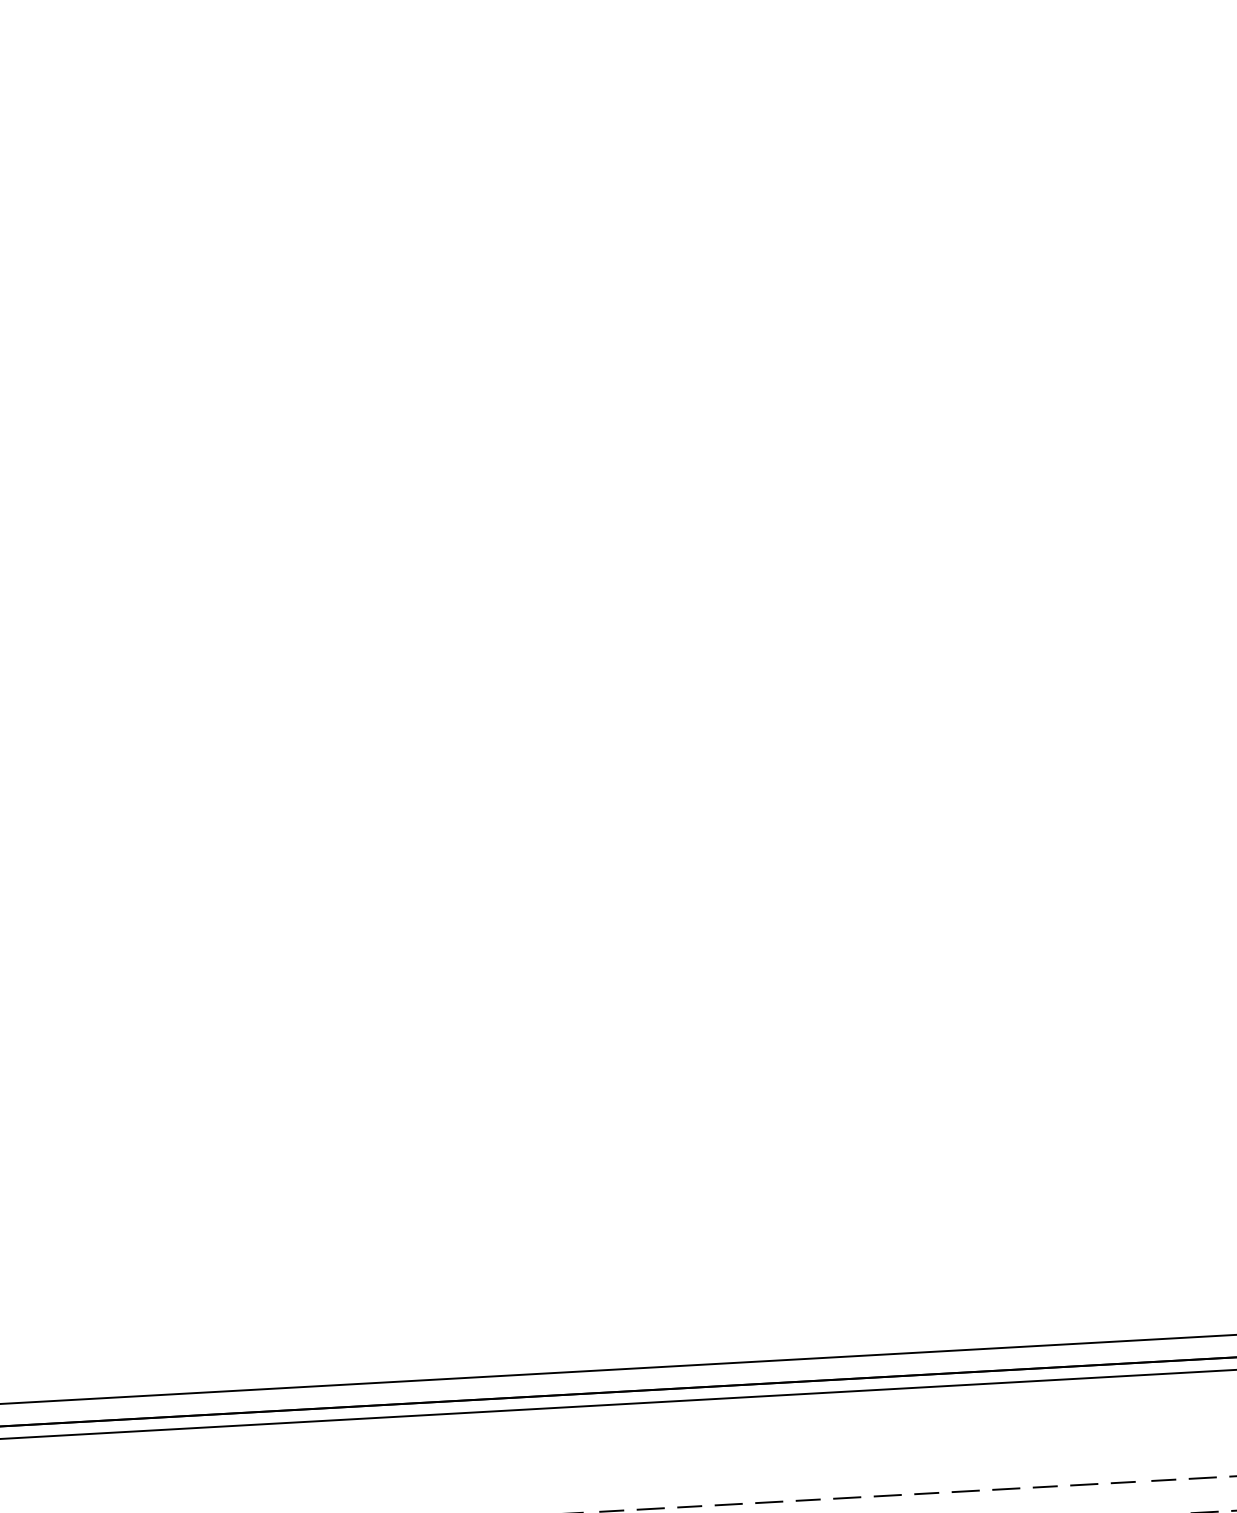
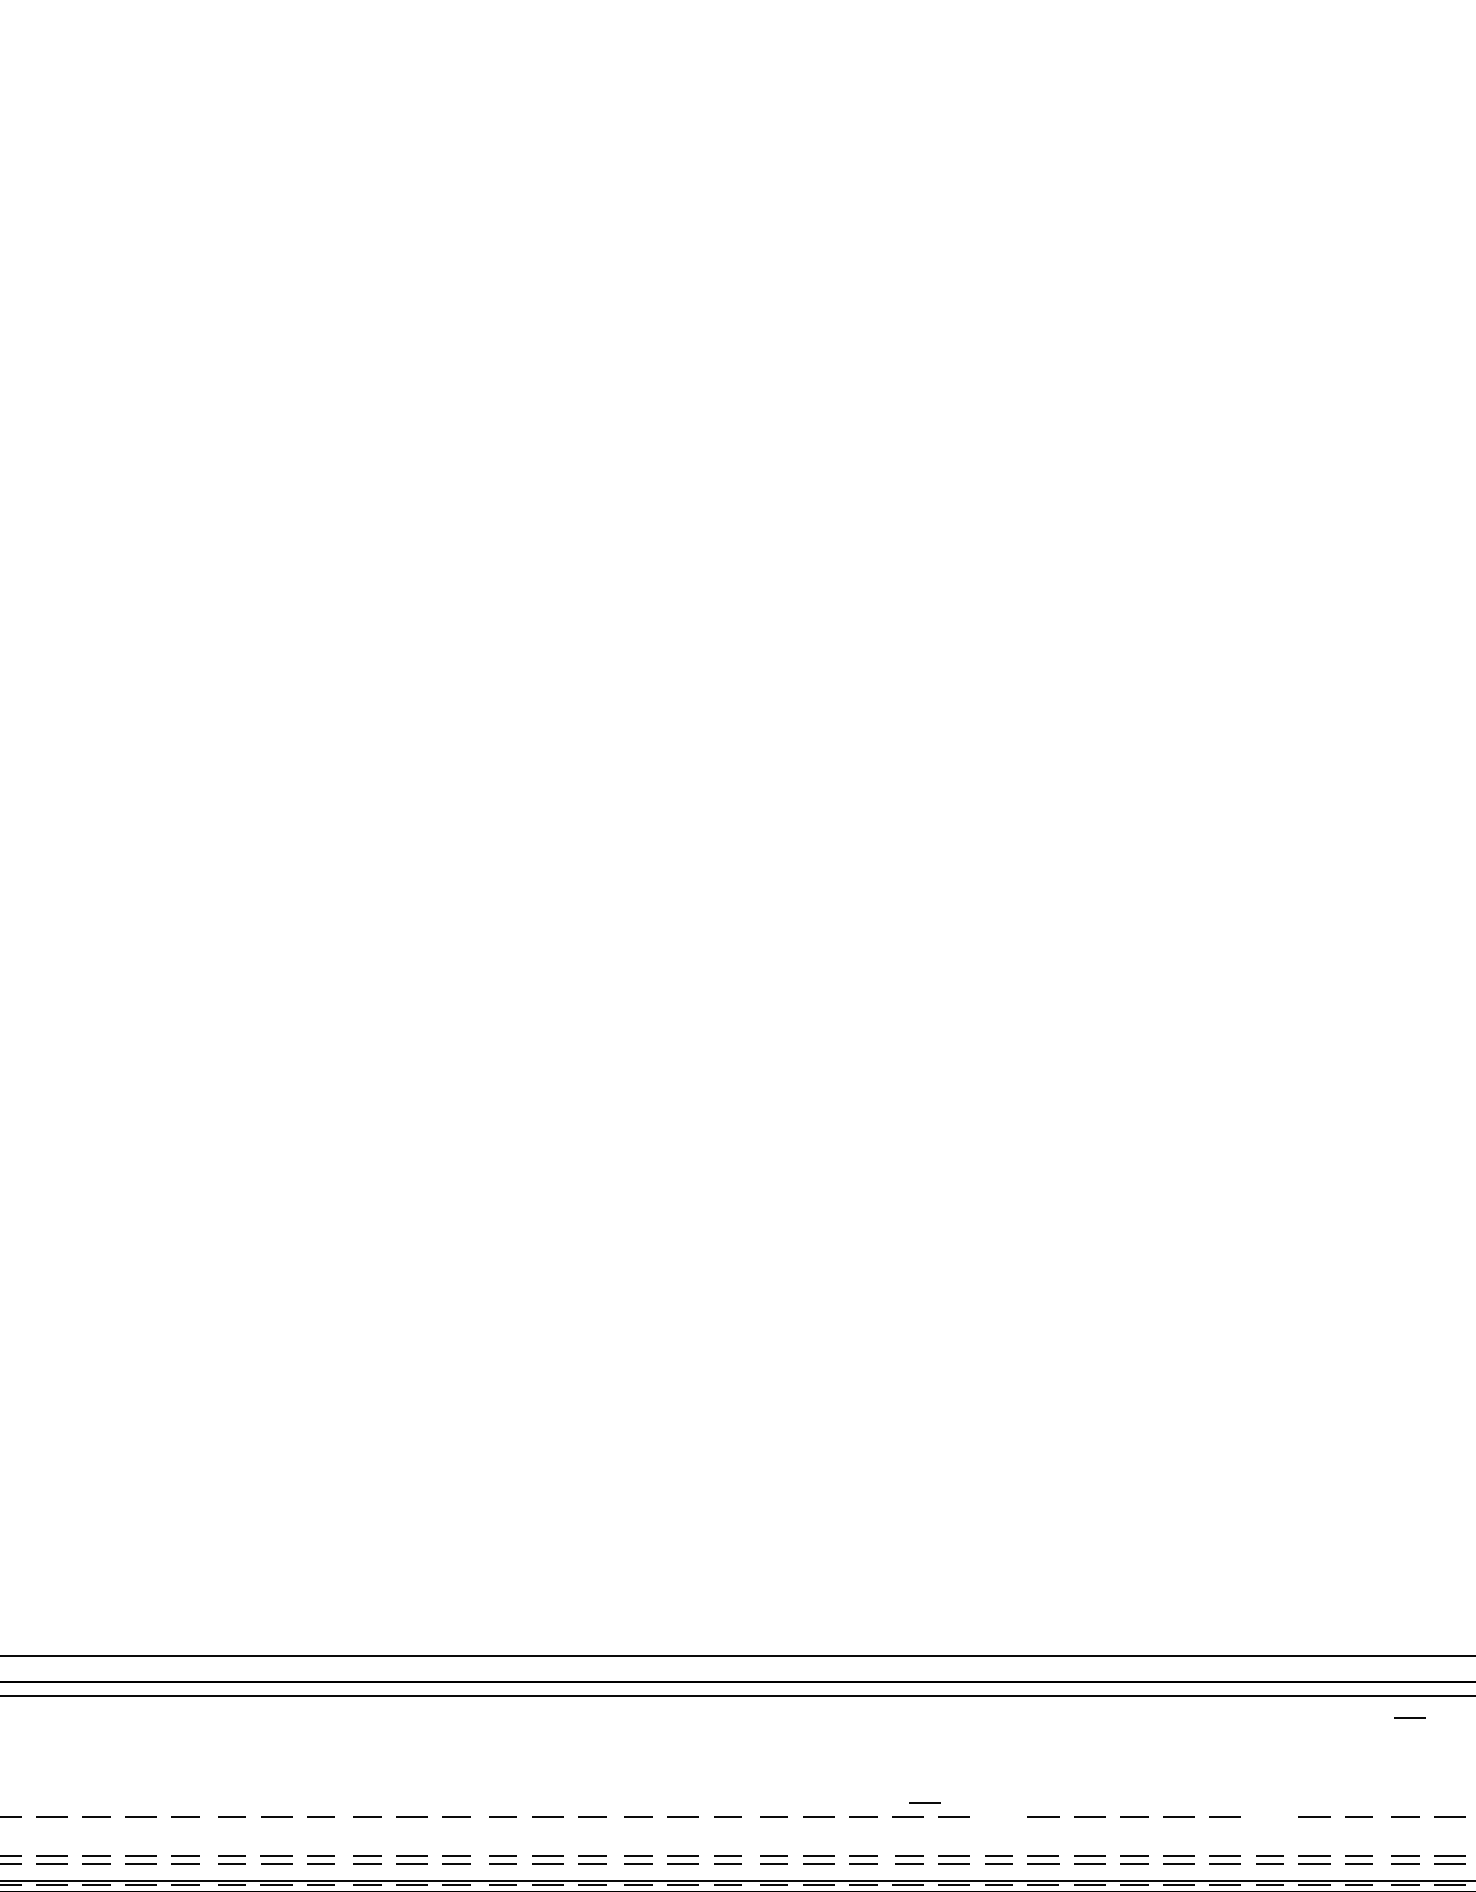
line: (1162, 1392) -> (1409, 1717), added
line: (1044, 1486) -> (1269, 1816), removed
line: (742, 1490) -> (924, 1802), added
line: (807, 1499) -> (998, 1816), removed

